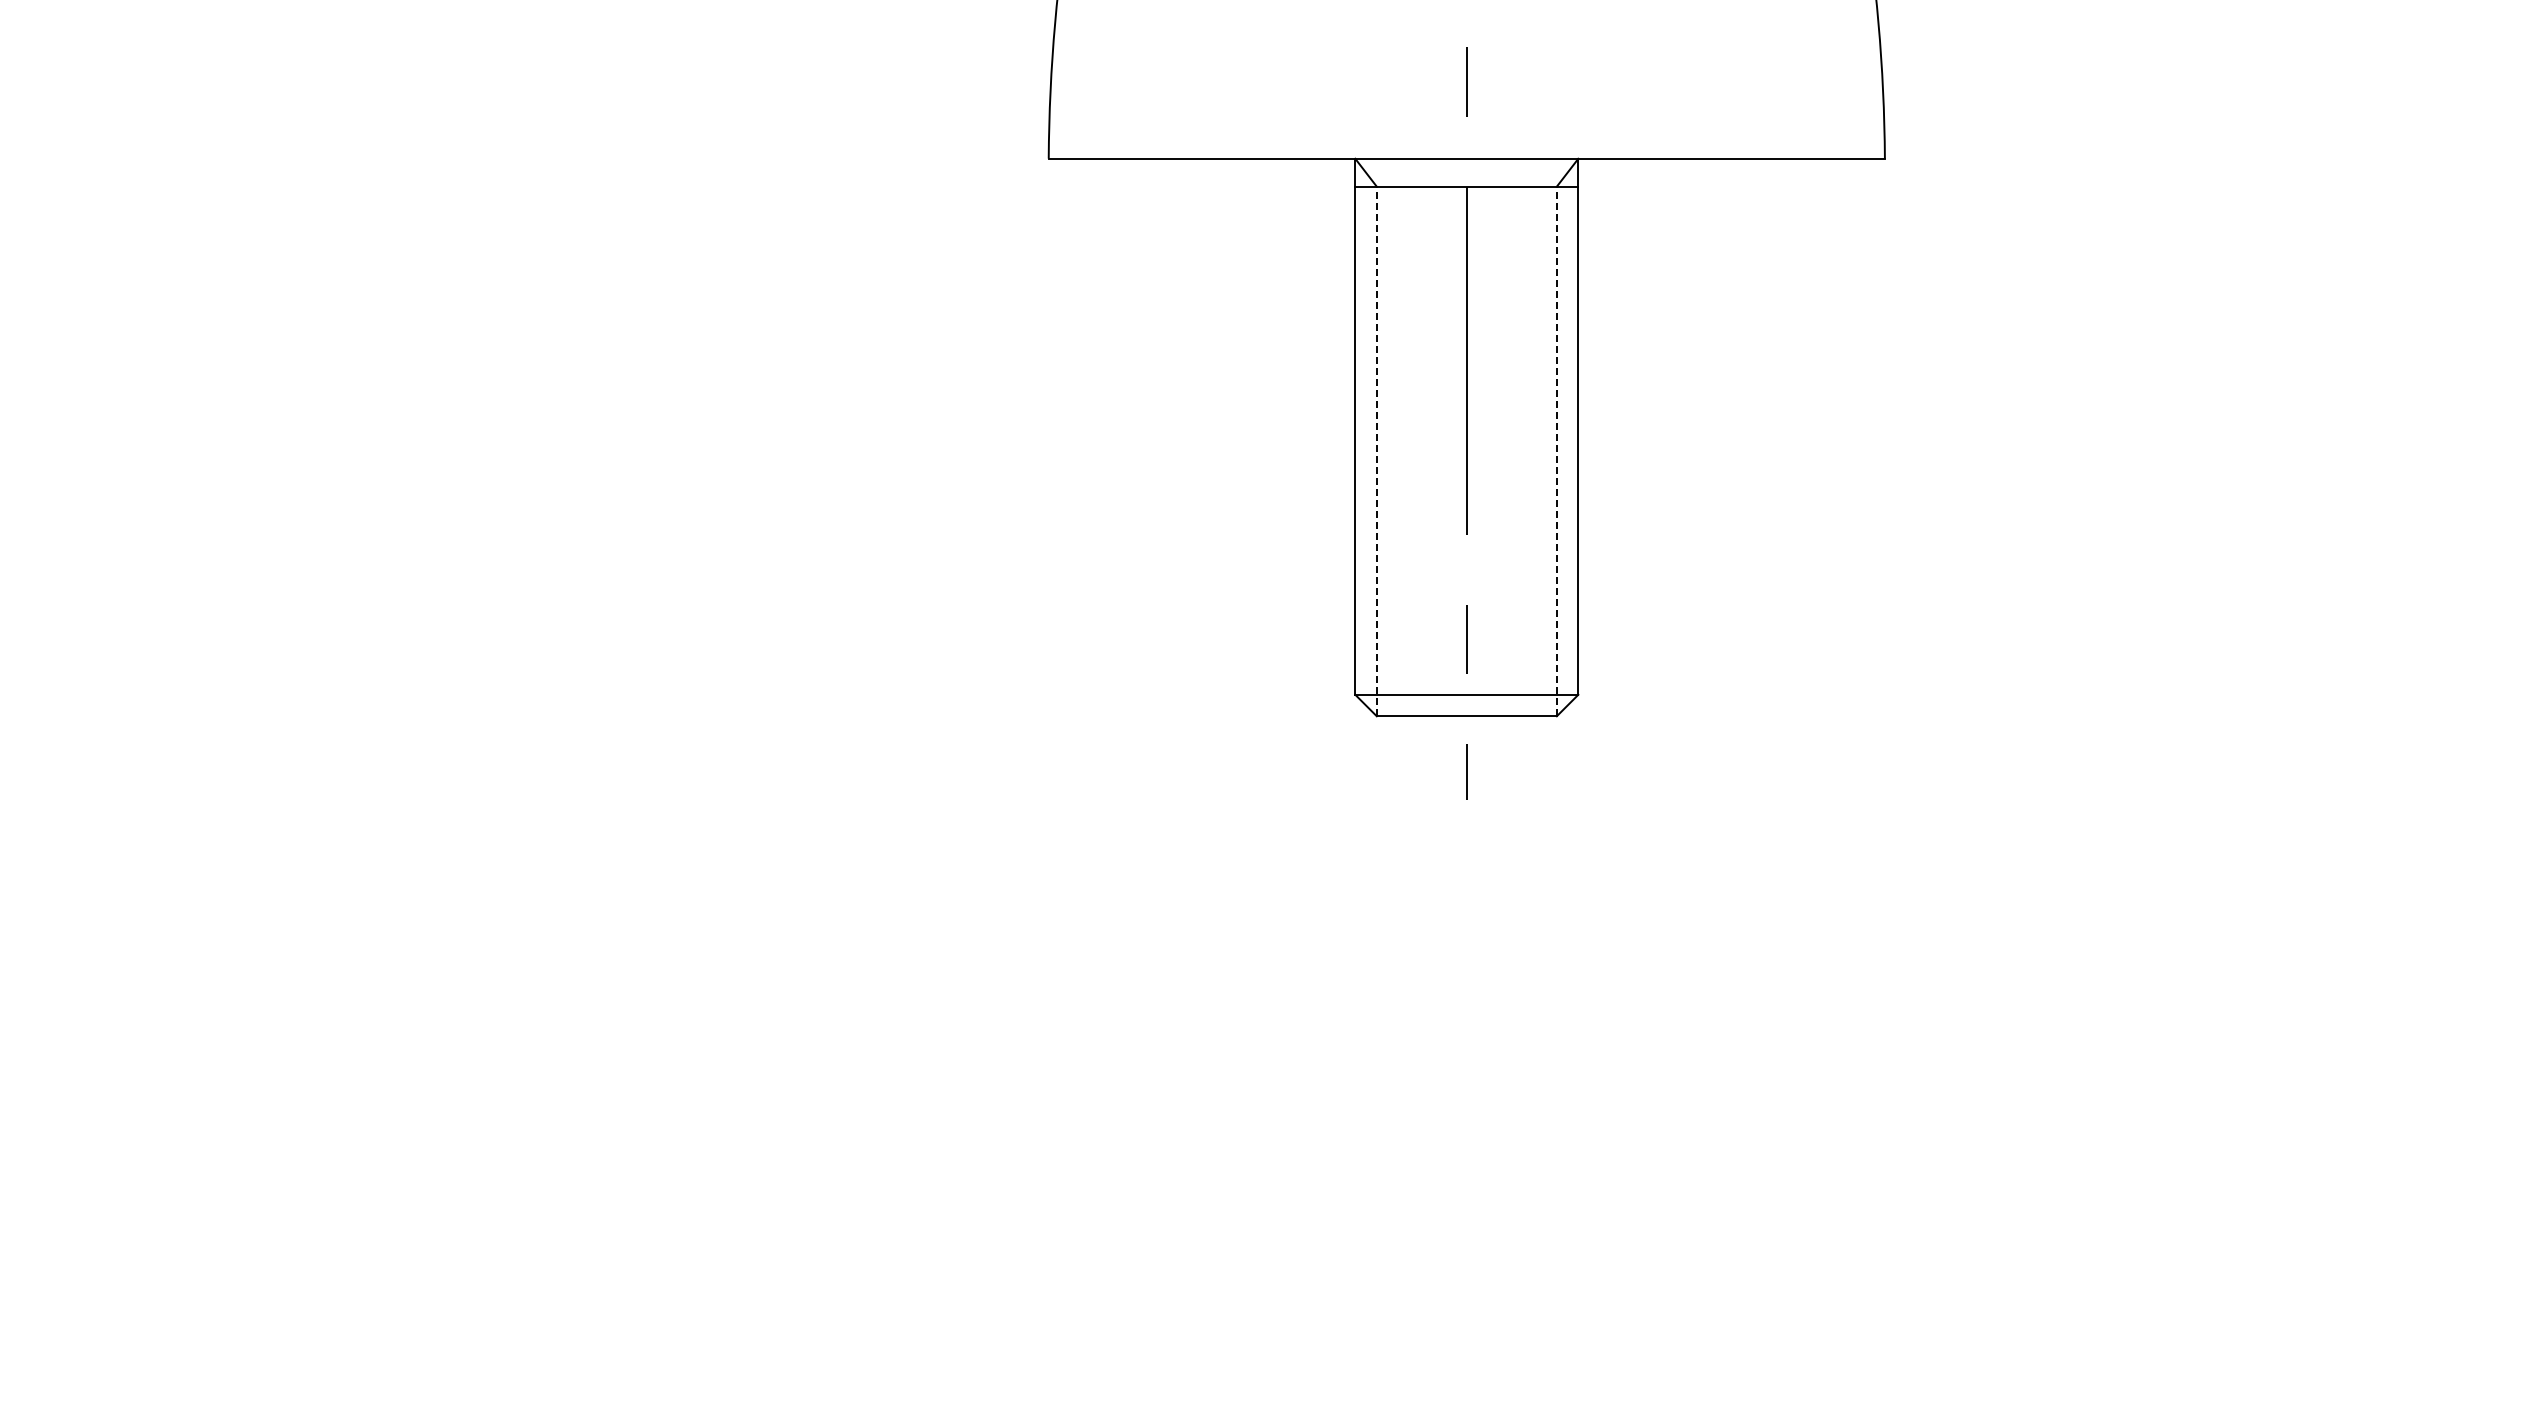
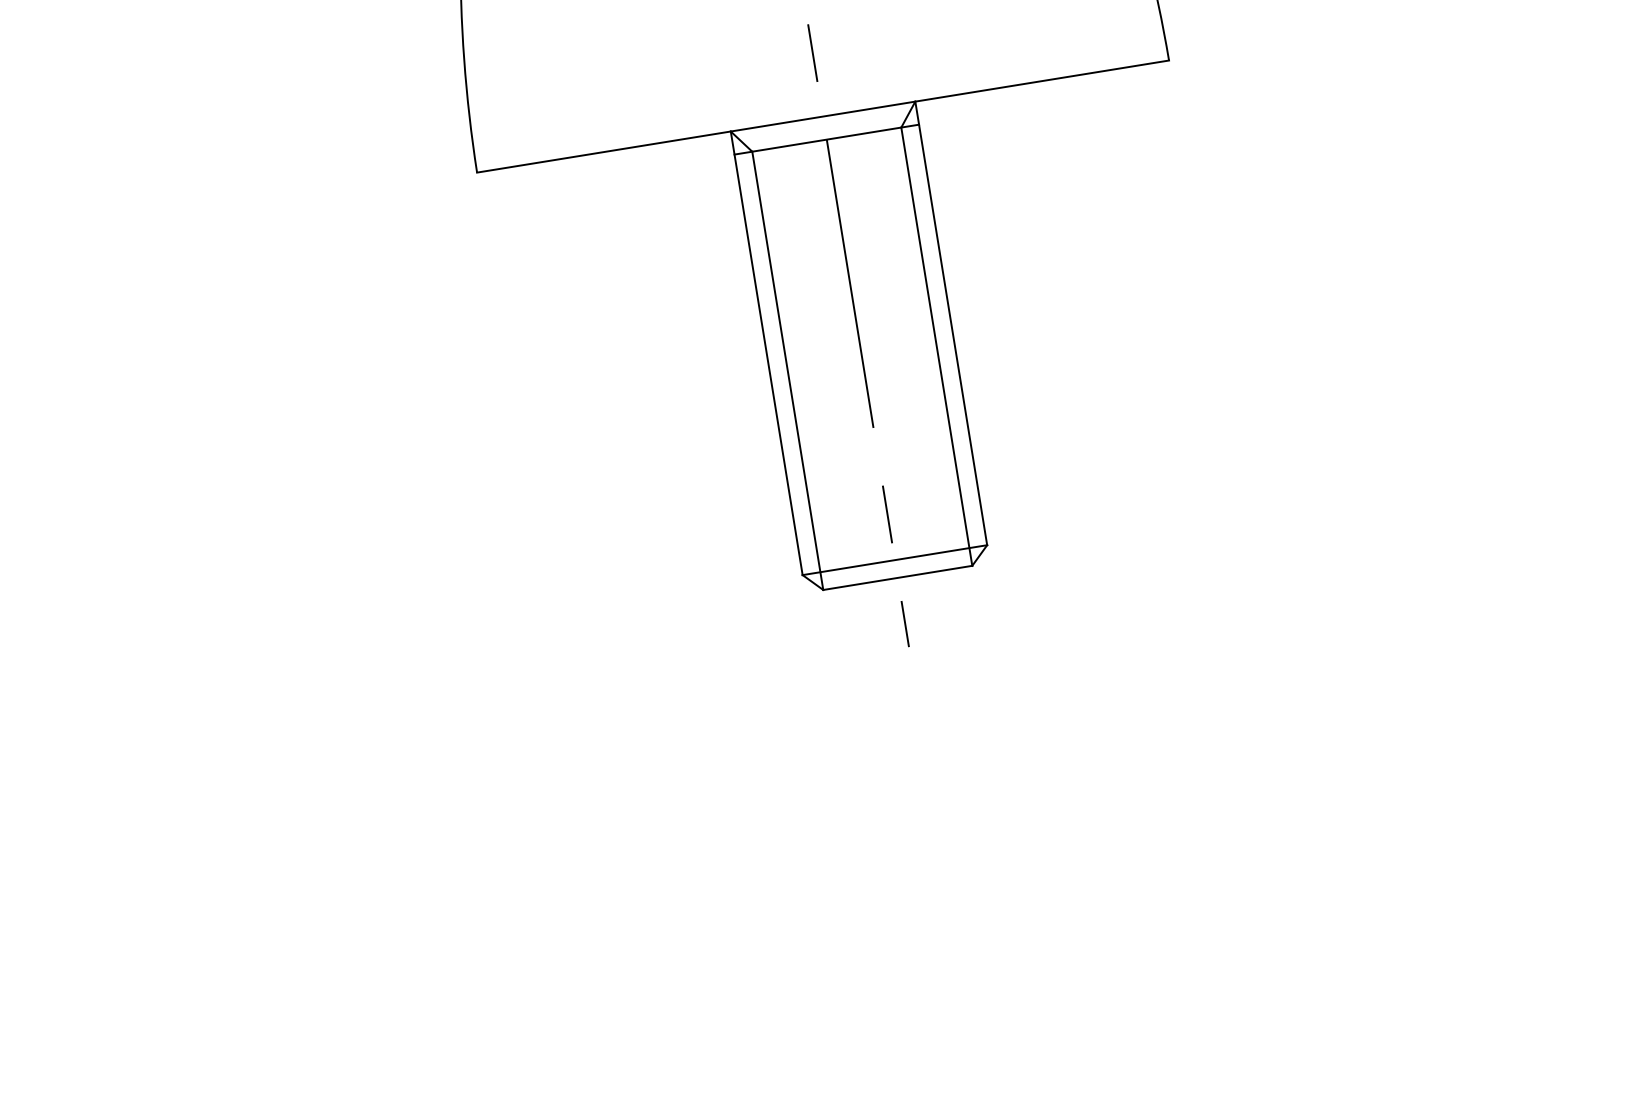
line: (1376, 451) -> (787, 370), dashed -> solid
line: (1556, 451) -> (936, 346), dashed -> solid

